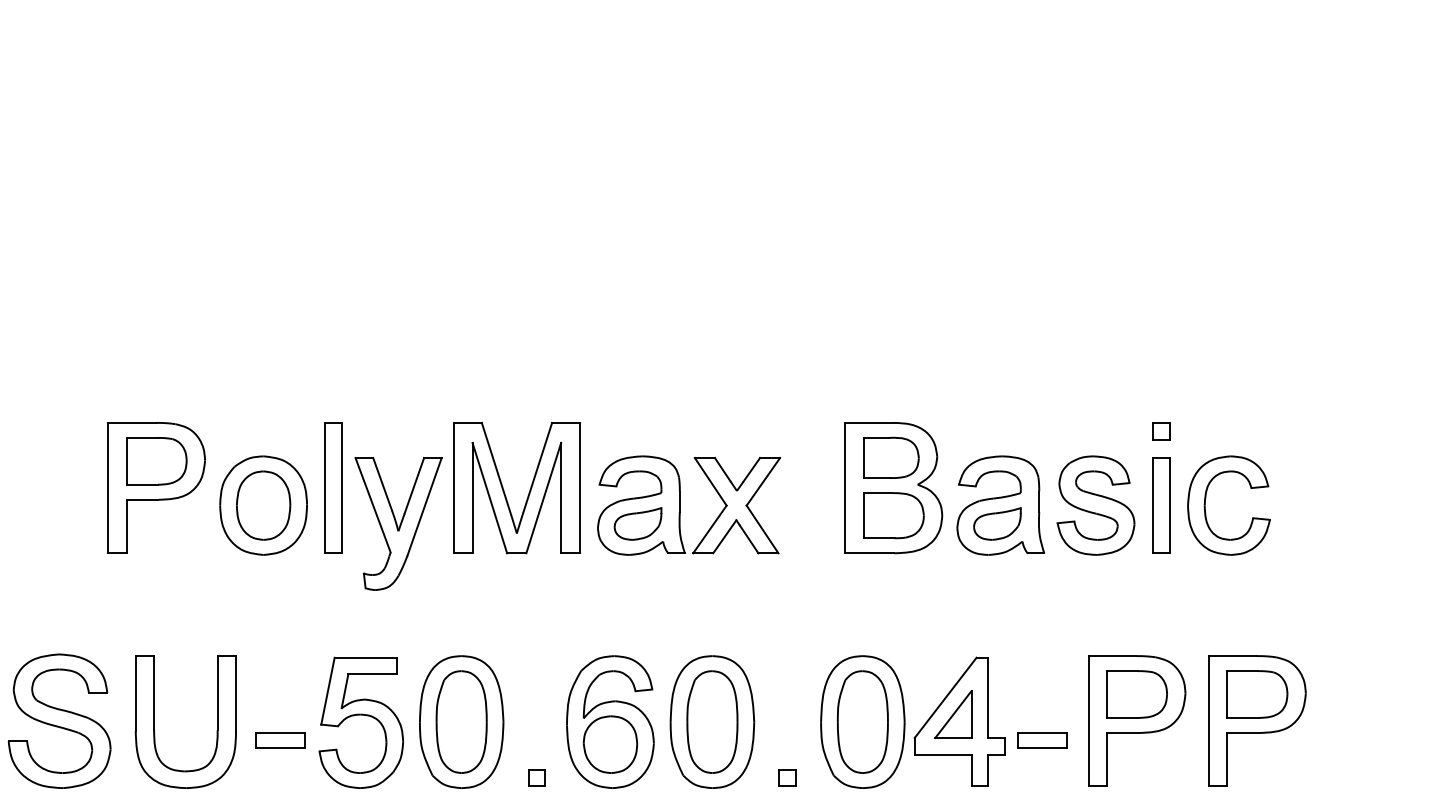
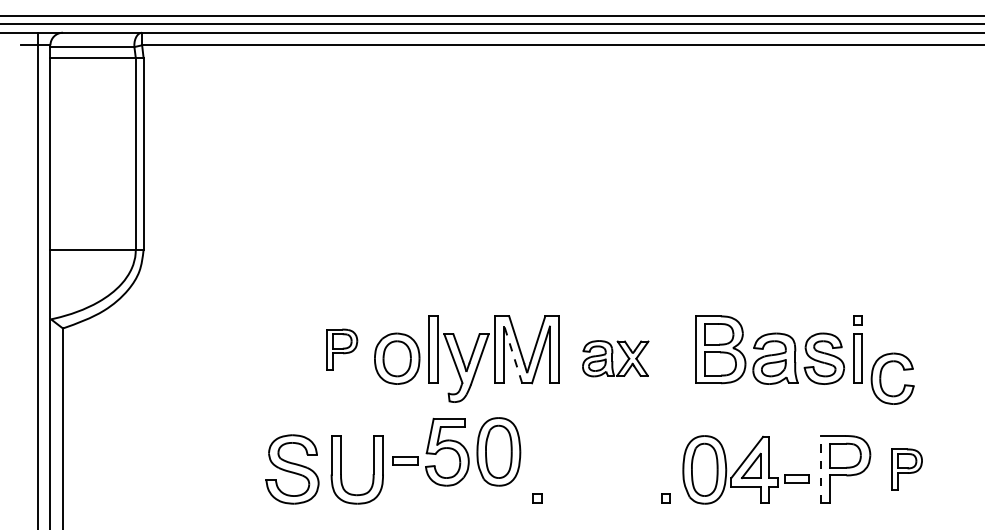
part: (156, 487) -> (342, 349), size x0.6
line: (490, 497) -> (513, 354), solid -> dashed
part: (688, 505) -> (615, 358), size x0.7
part: (1207, 505) -> (881, 378), moved
line: (1088, 719) -> (820, 468), solid -> dashed
part: (379, 721) -> (456, 451), moved
part: (659, 721) -> (600, 469), removed
part: (1255, 721) -> (906, 469), size x0.6

